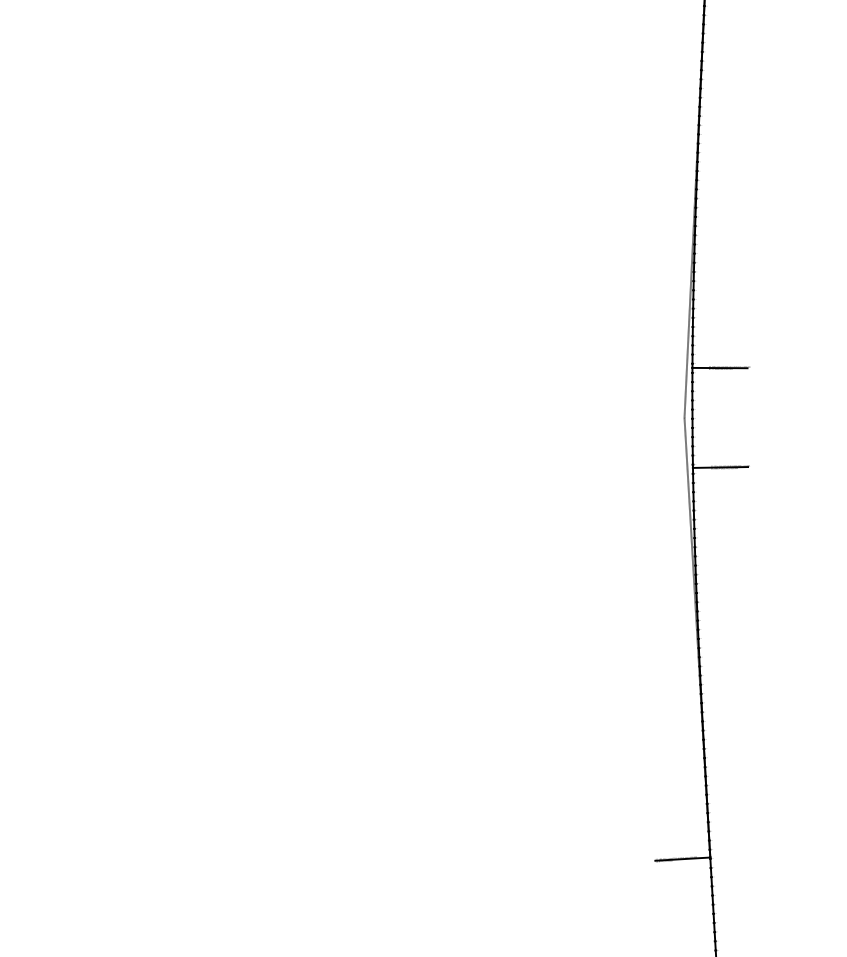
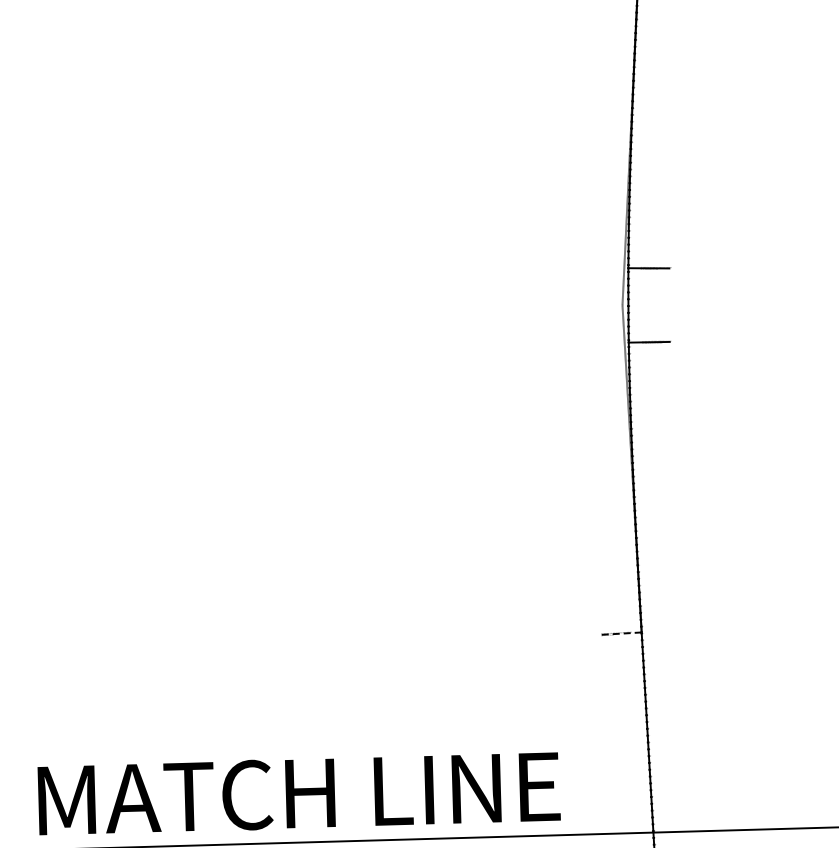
line: (681, 858) -> (620, 633), solid -> dashed

